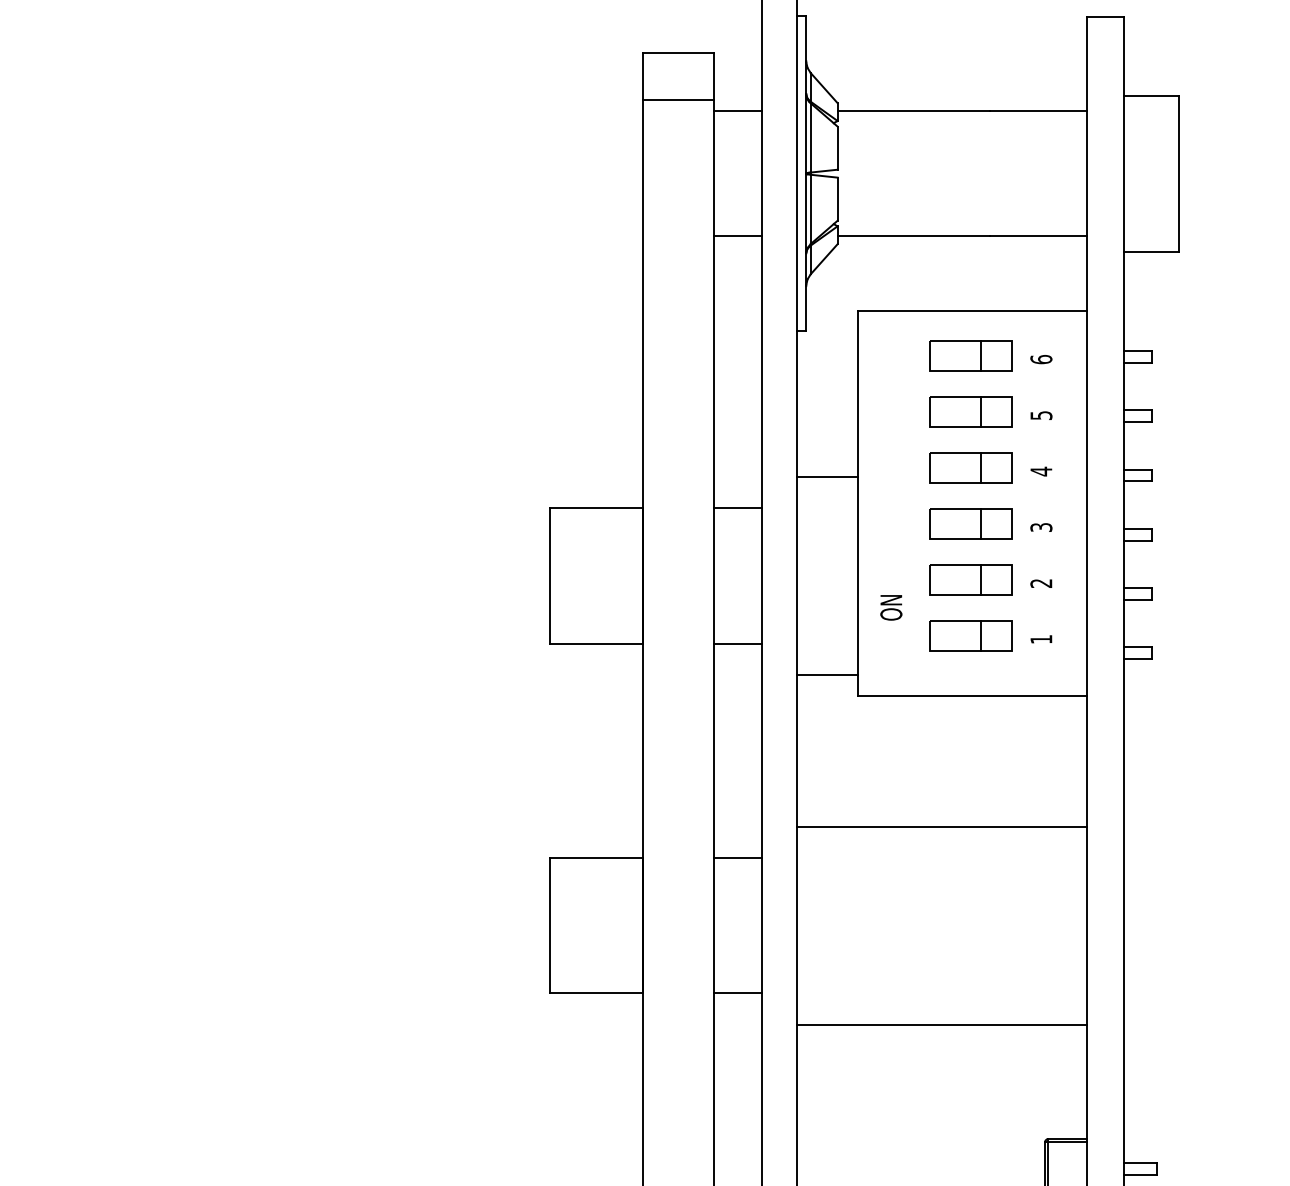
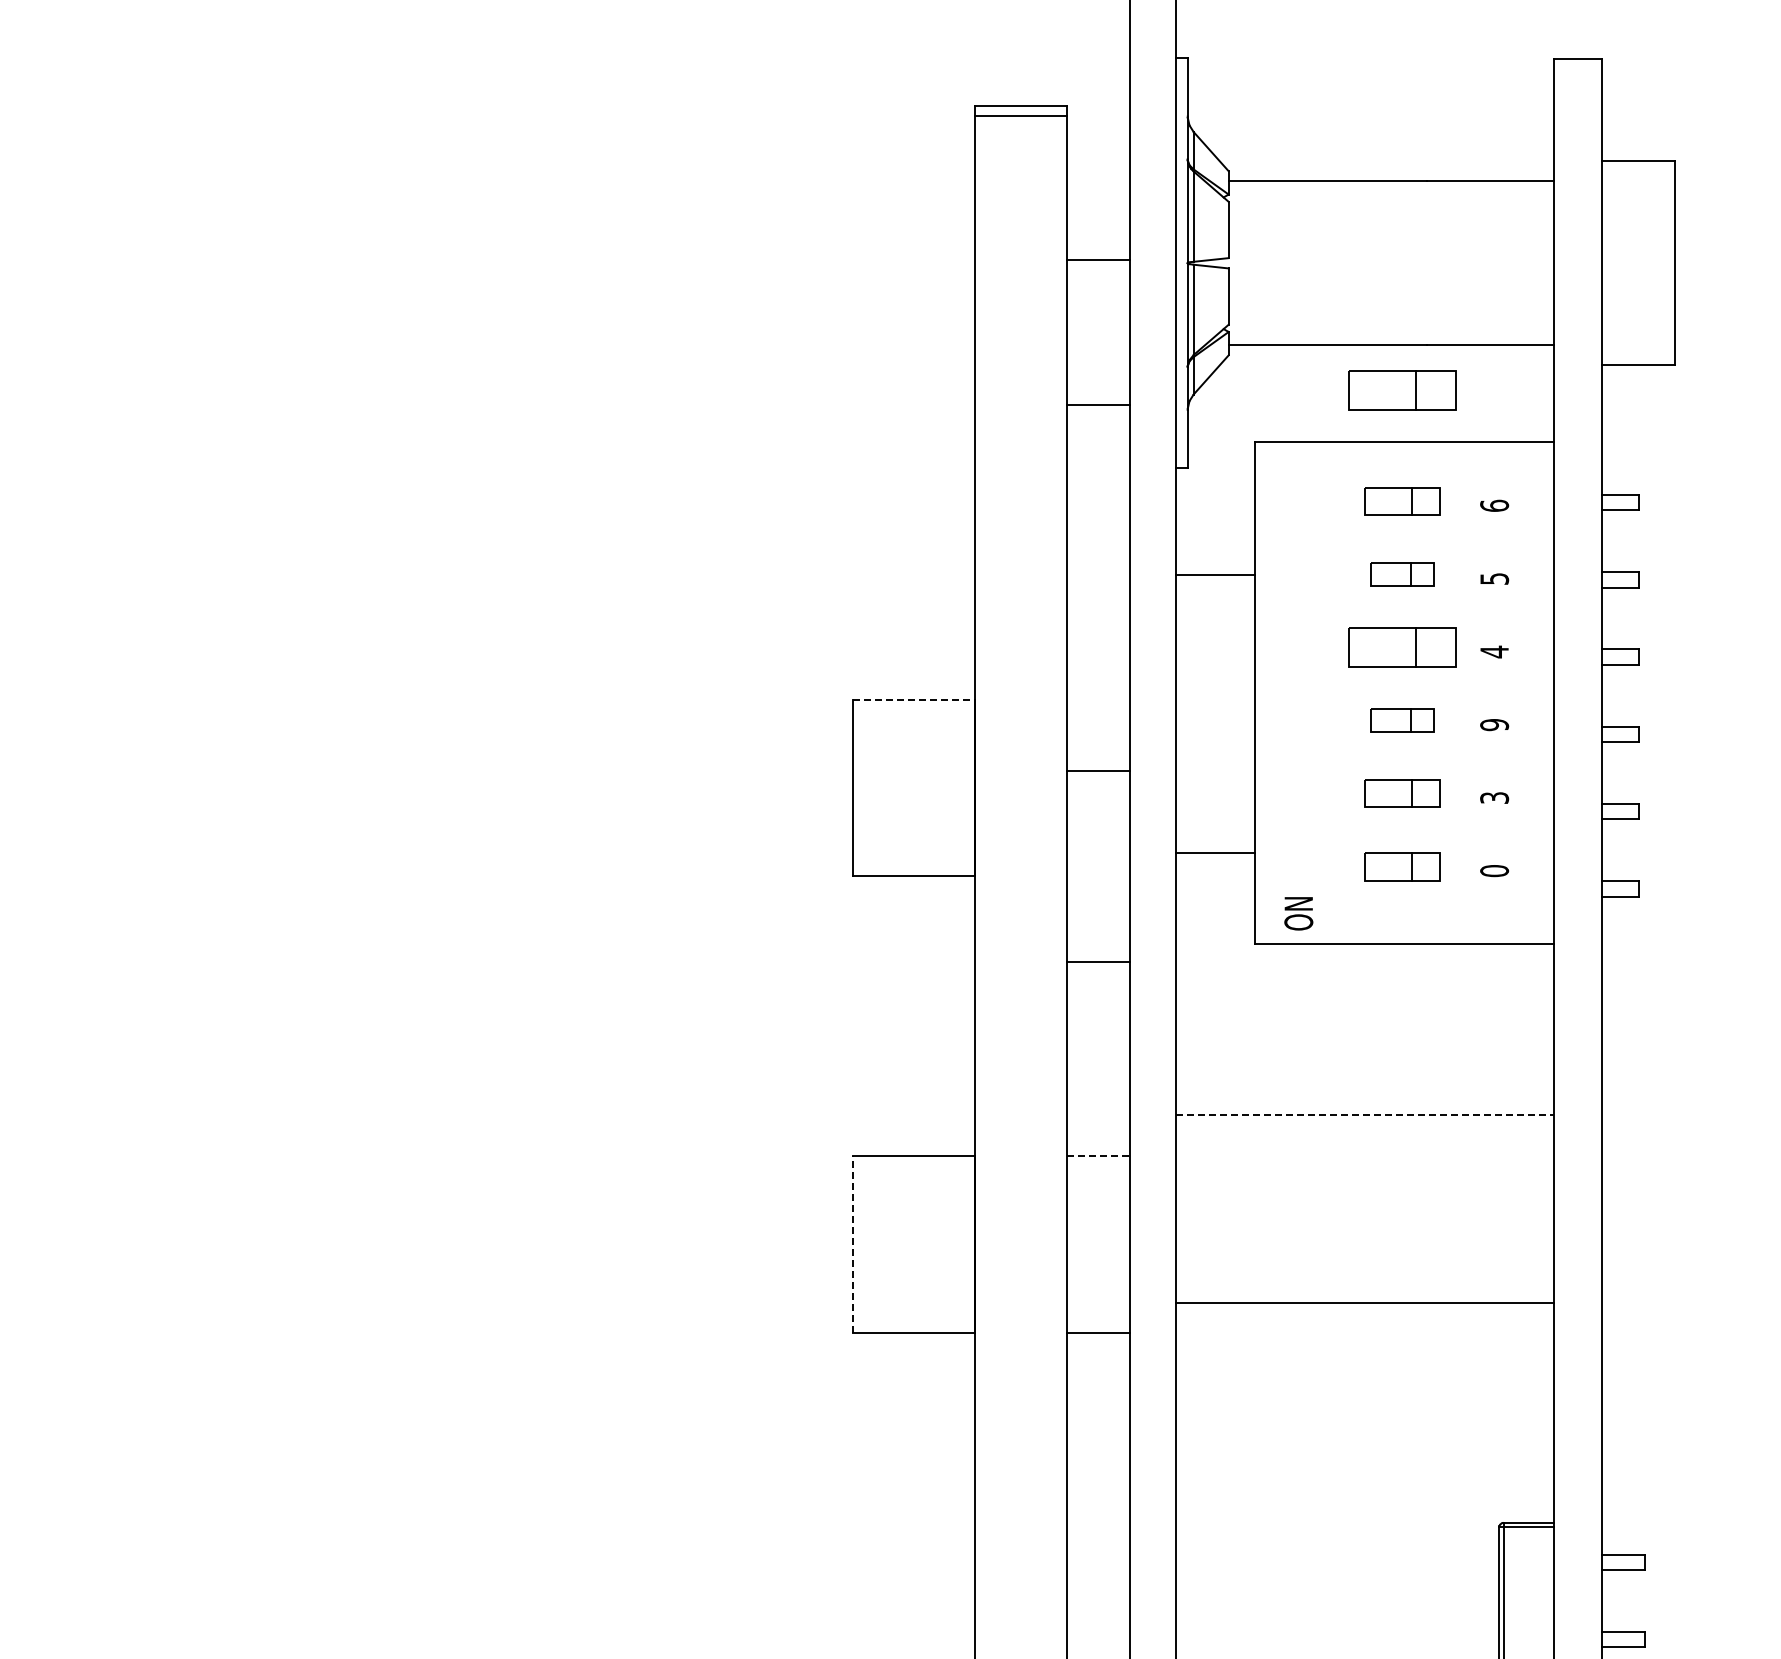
line: (678, 99) -> (1020, 115), moved
line: (737, 110) -> (1098, 260), moved
line: (737, 236) -> (1098, 405), moved
part: (970, 271) -> (1402, 390), added
part: (970, 356) -> (1402, 501), size x0.7
part: (970, 412) -> (1402, 574), size x0.6
line: (827, 476) -> (1215, 574), moved
line: (596, 507) -> (913, 699), solid -> dashed
line: (737, 507) -> (1098, 770), moved
part: (970, 524) -> (1402, 720), size x0.6
text: (1041, 527) -> (1494, 725), 3 -> 9
part: (970, 580) -> (1402, 793), size x0.7
text: (1041, 583) -> (1494, 797), 2 -> 3
text: (891, 607) -> (1298, 913), moved
part: (970, 635) -> (1402, 866), size x0.7
text: (1041, 639) -> (1494, 871), 1 -> 0
line: (737, 643) -> (1098, 962), moved
line: (827, 675) -> (1215, 852), moved
line: (942, 826) -> (1365, 1115), solid -> dashed
line: (738, 858) -> (1099, 1156), solid -> dashed
line: (550, 925) -> (853, 1244), solid -> dashed
line: (942, 1024) -> (1365, 1302), moved

